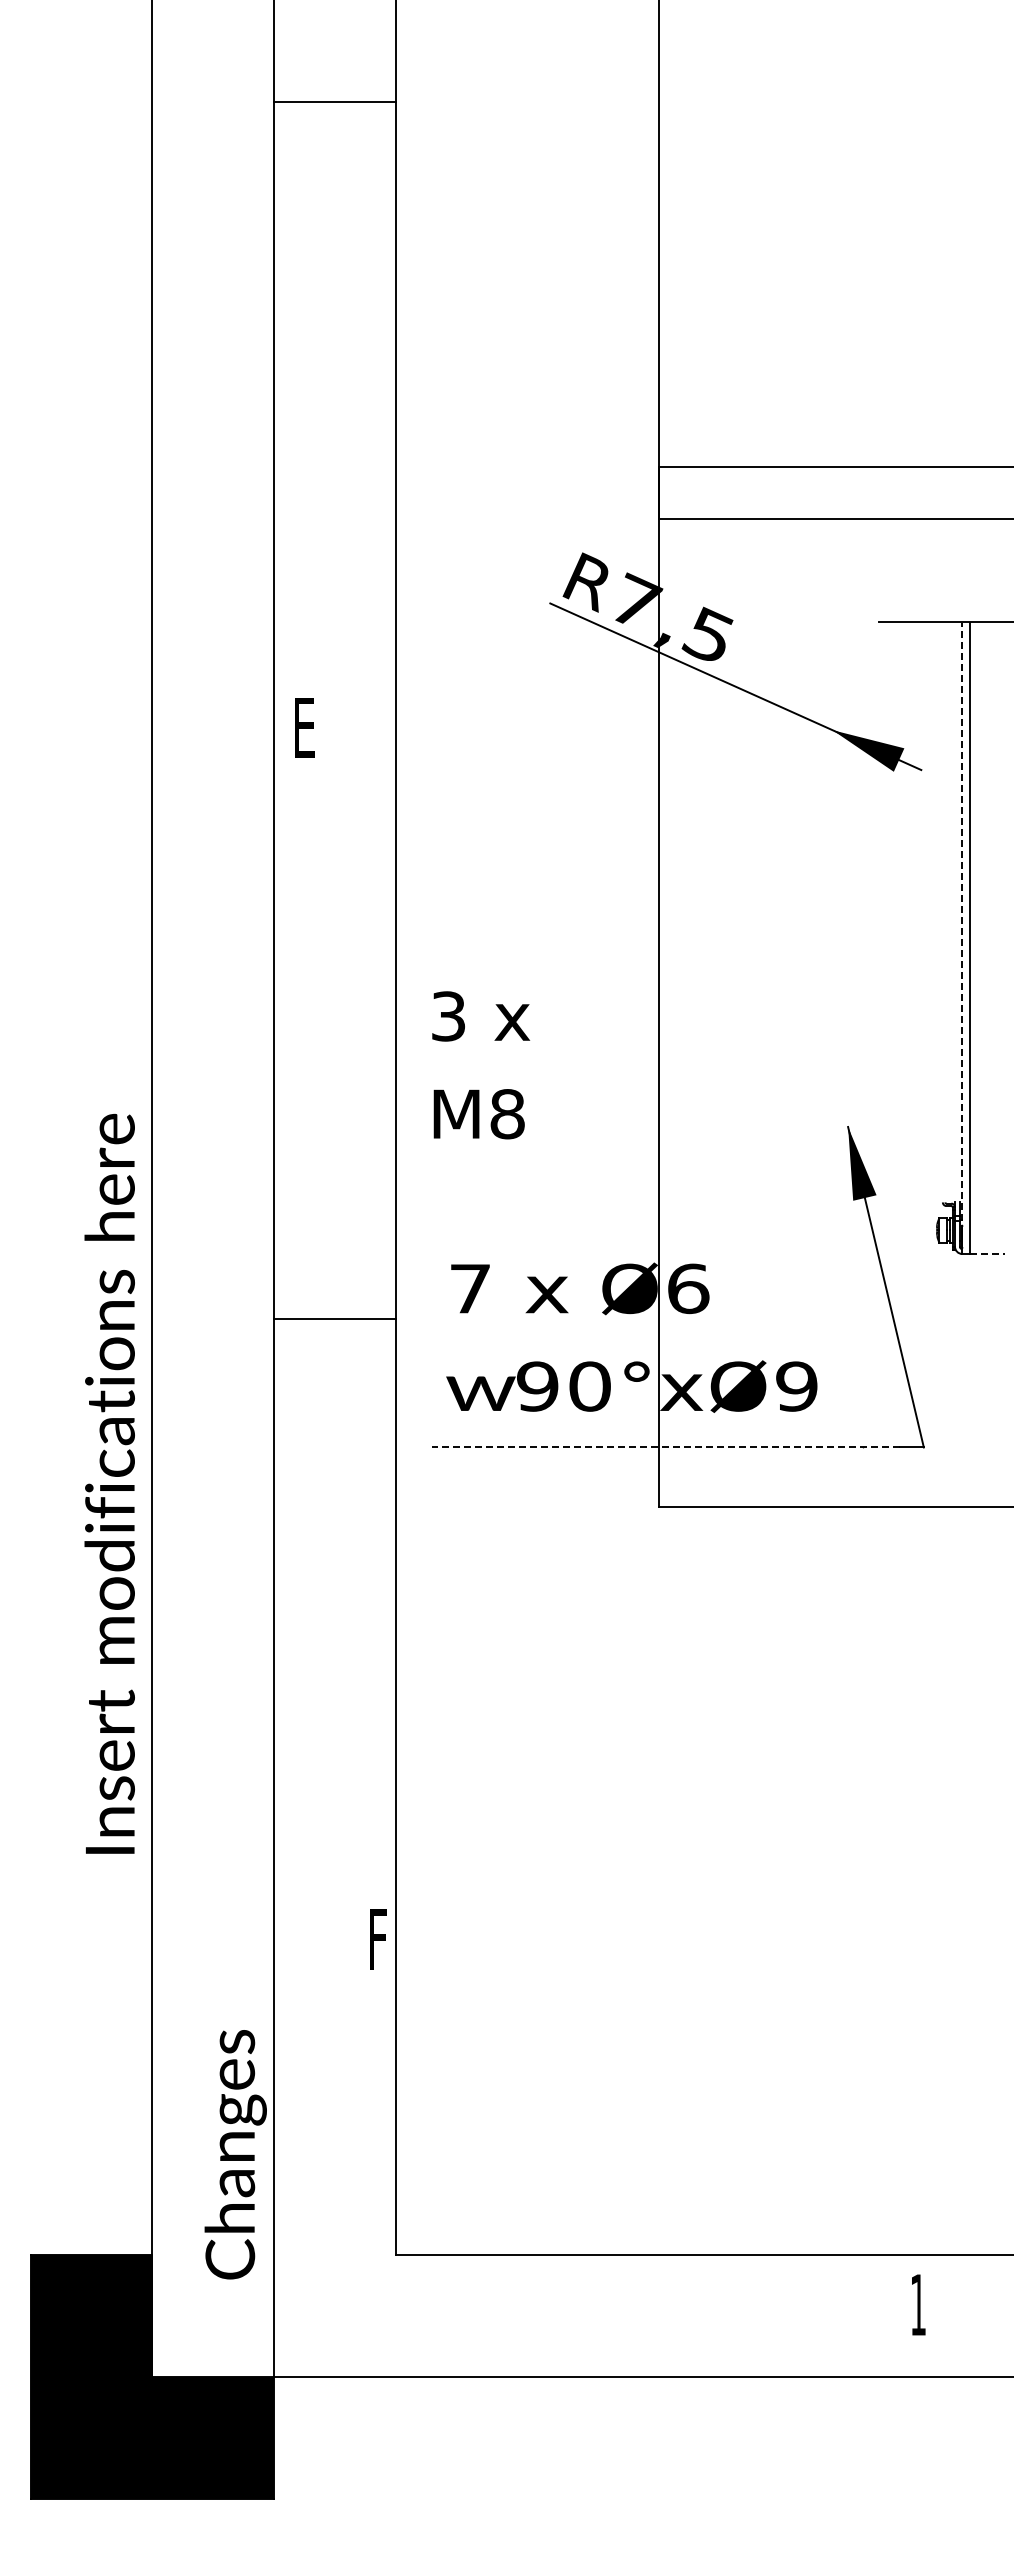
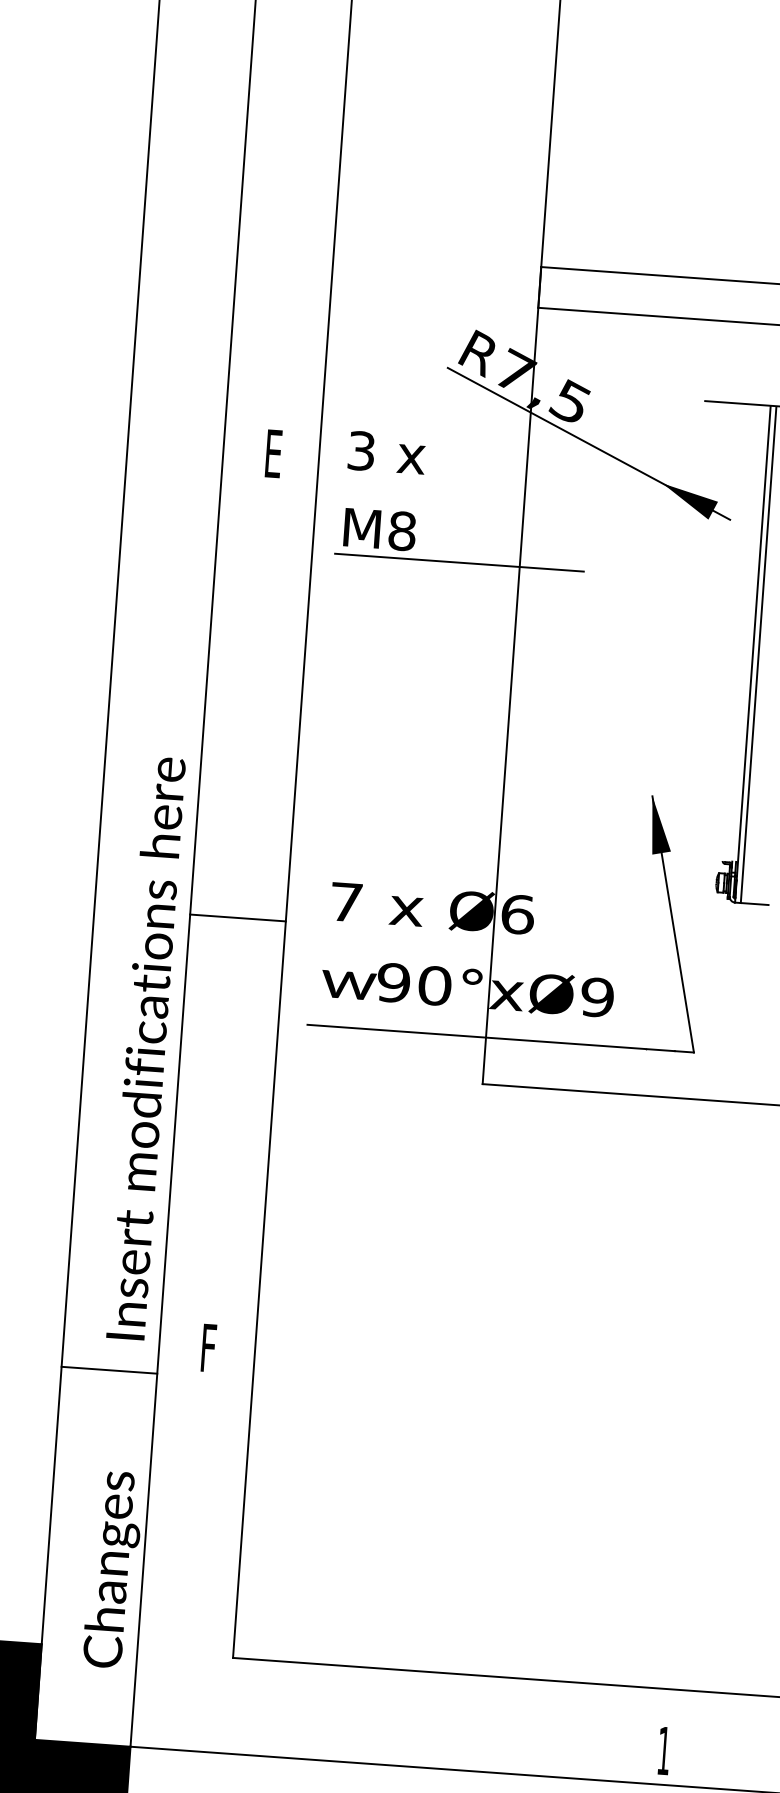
text: (304, 727) -> (273, 453), moved
line: (582, 848) -> (459, 562), added
line: (962, 938) -> (753, 654), dashed -> solid
text: (481, 1065) -> (384, 491), moved
line: (987, 1254) -> (754, 904), dashed -> solid
line: (665, 1447) -> (490, 1038), dashed -> solid
text: (109, 1483) -> (145, 1048), moved
line: (212, 1902) -> (109, 1370), added
text: (378, 1939) -> (208, 1348), moved
text: (918, 2304) -> (664, 1750), moved

